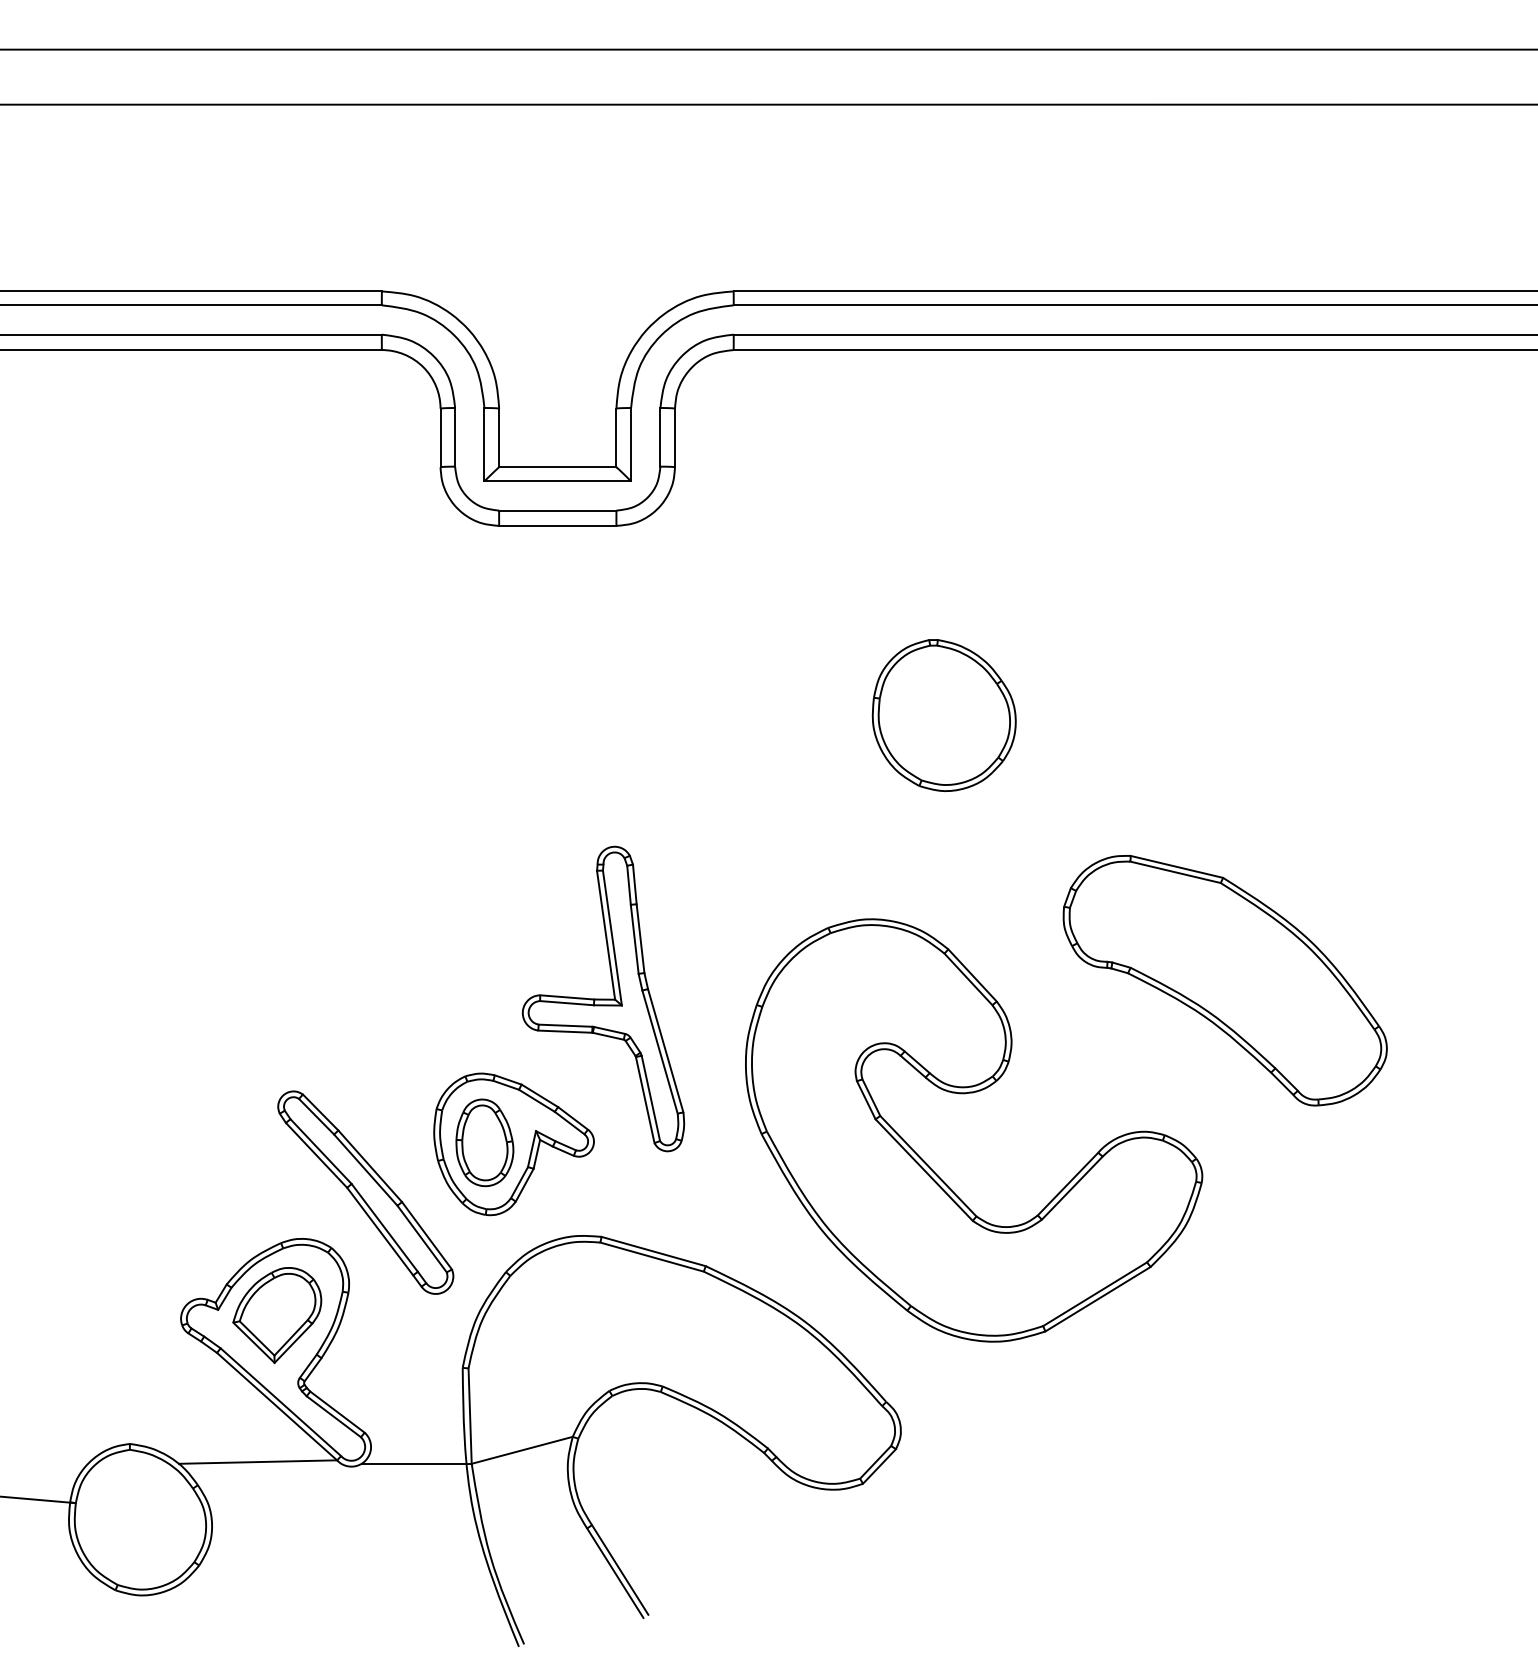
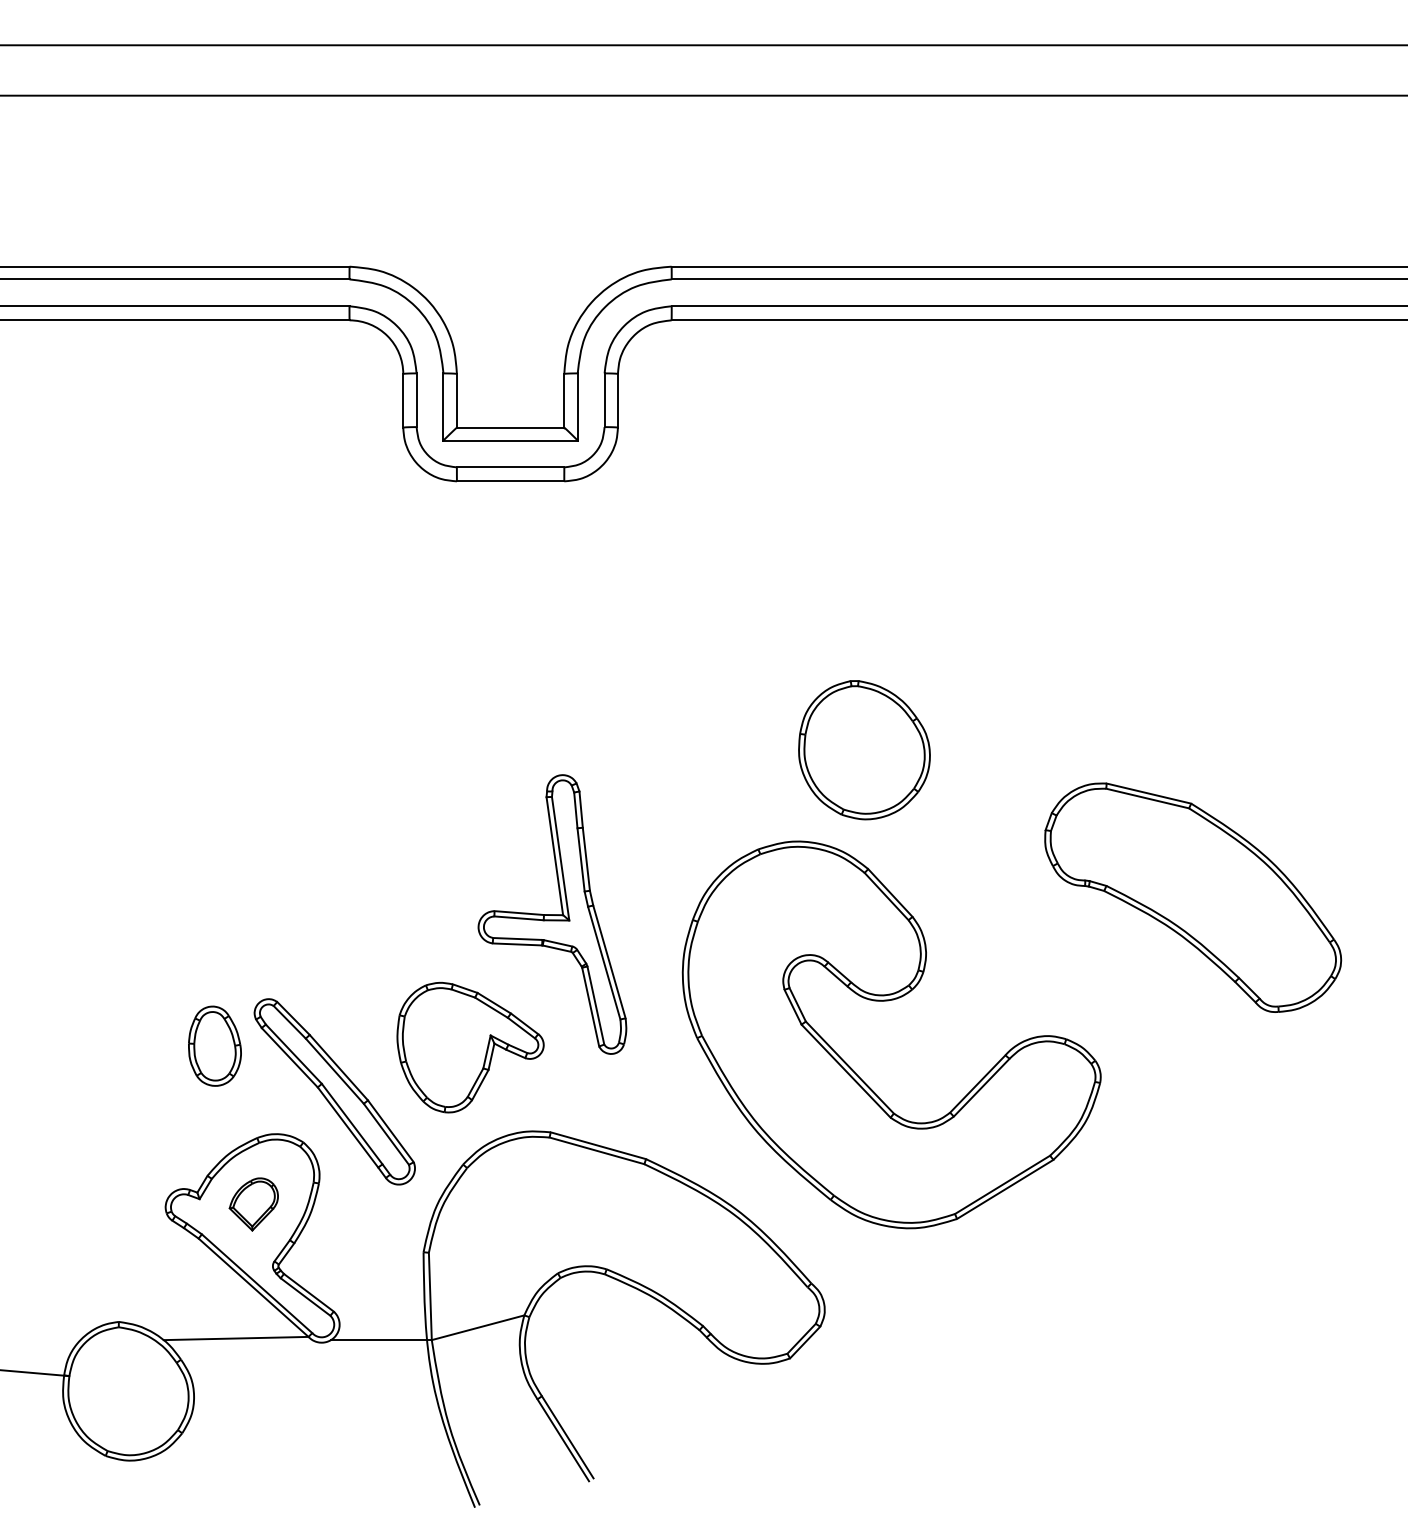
part: (943, 715) -> (863, 750), moved
part: (1224, 980) -> (1192, 897), moved
part: (484, 1142) -> (214, 1045), moved
part: (277, 1315) -> (253, 1204), size x0.6

